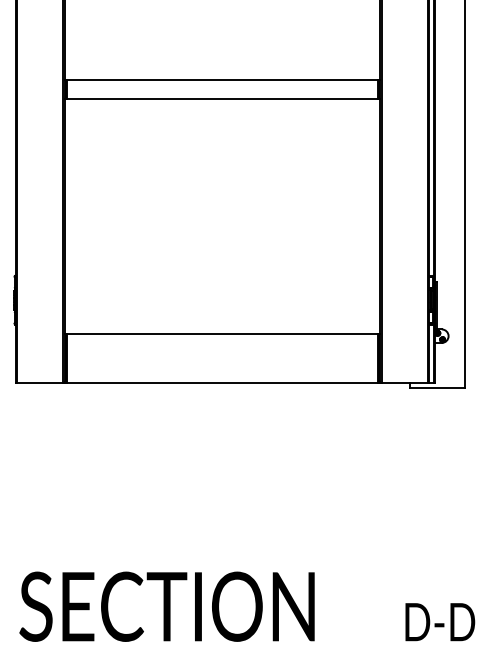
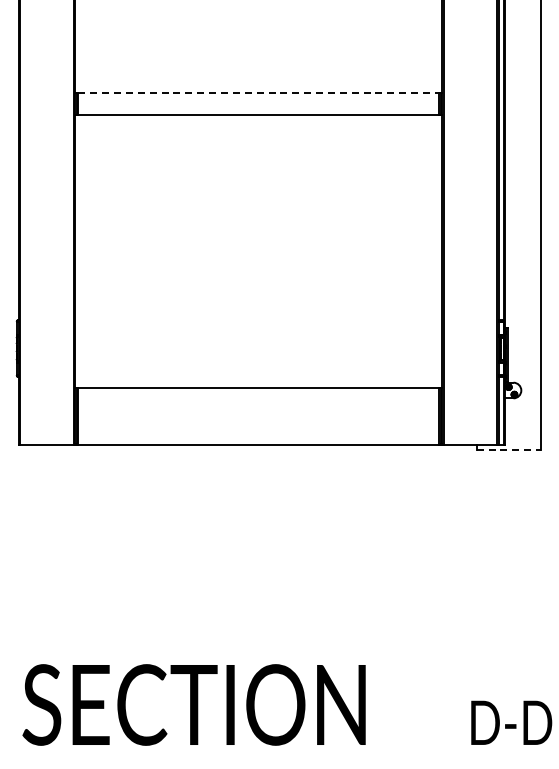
line: (223, 80) -> (259, 93), solid -> dashed
line: (438, 387) -> (509, 450), solid -> dashed

